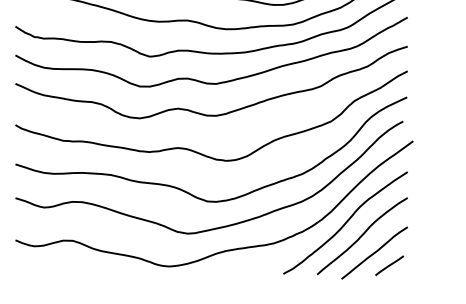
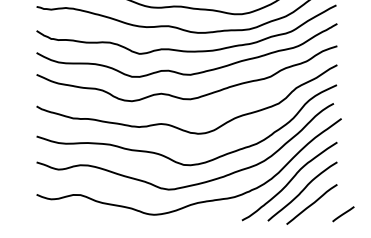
line: (389, 266) -> (343, 214), moved

